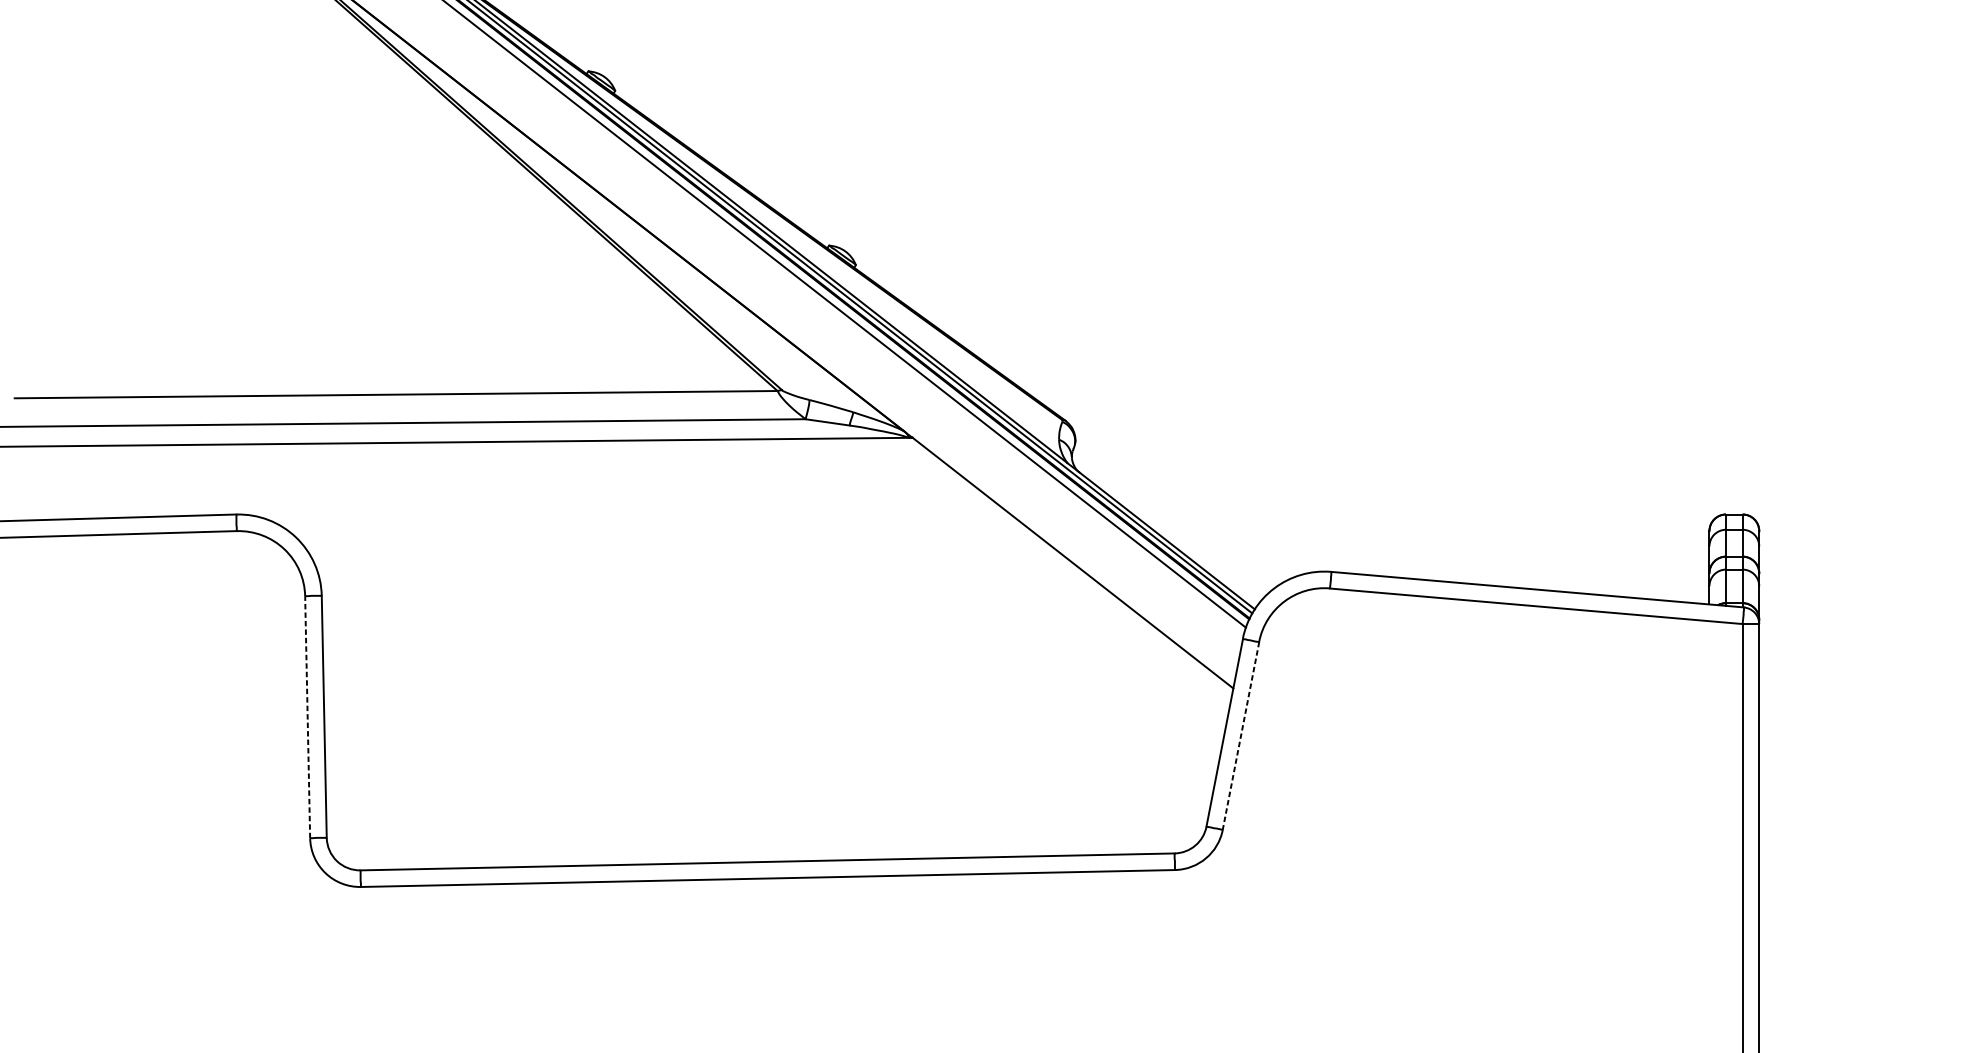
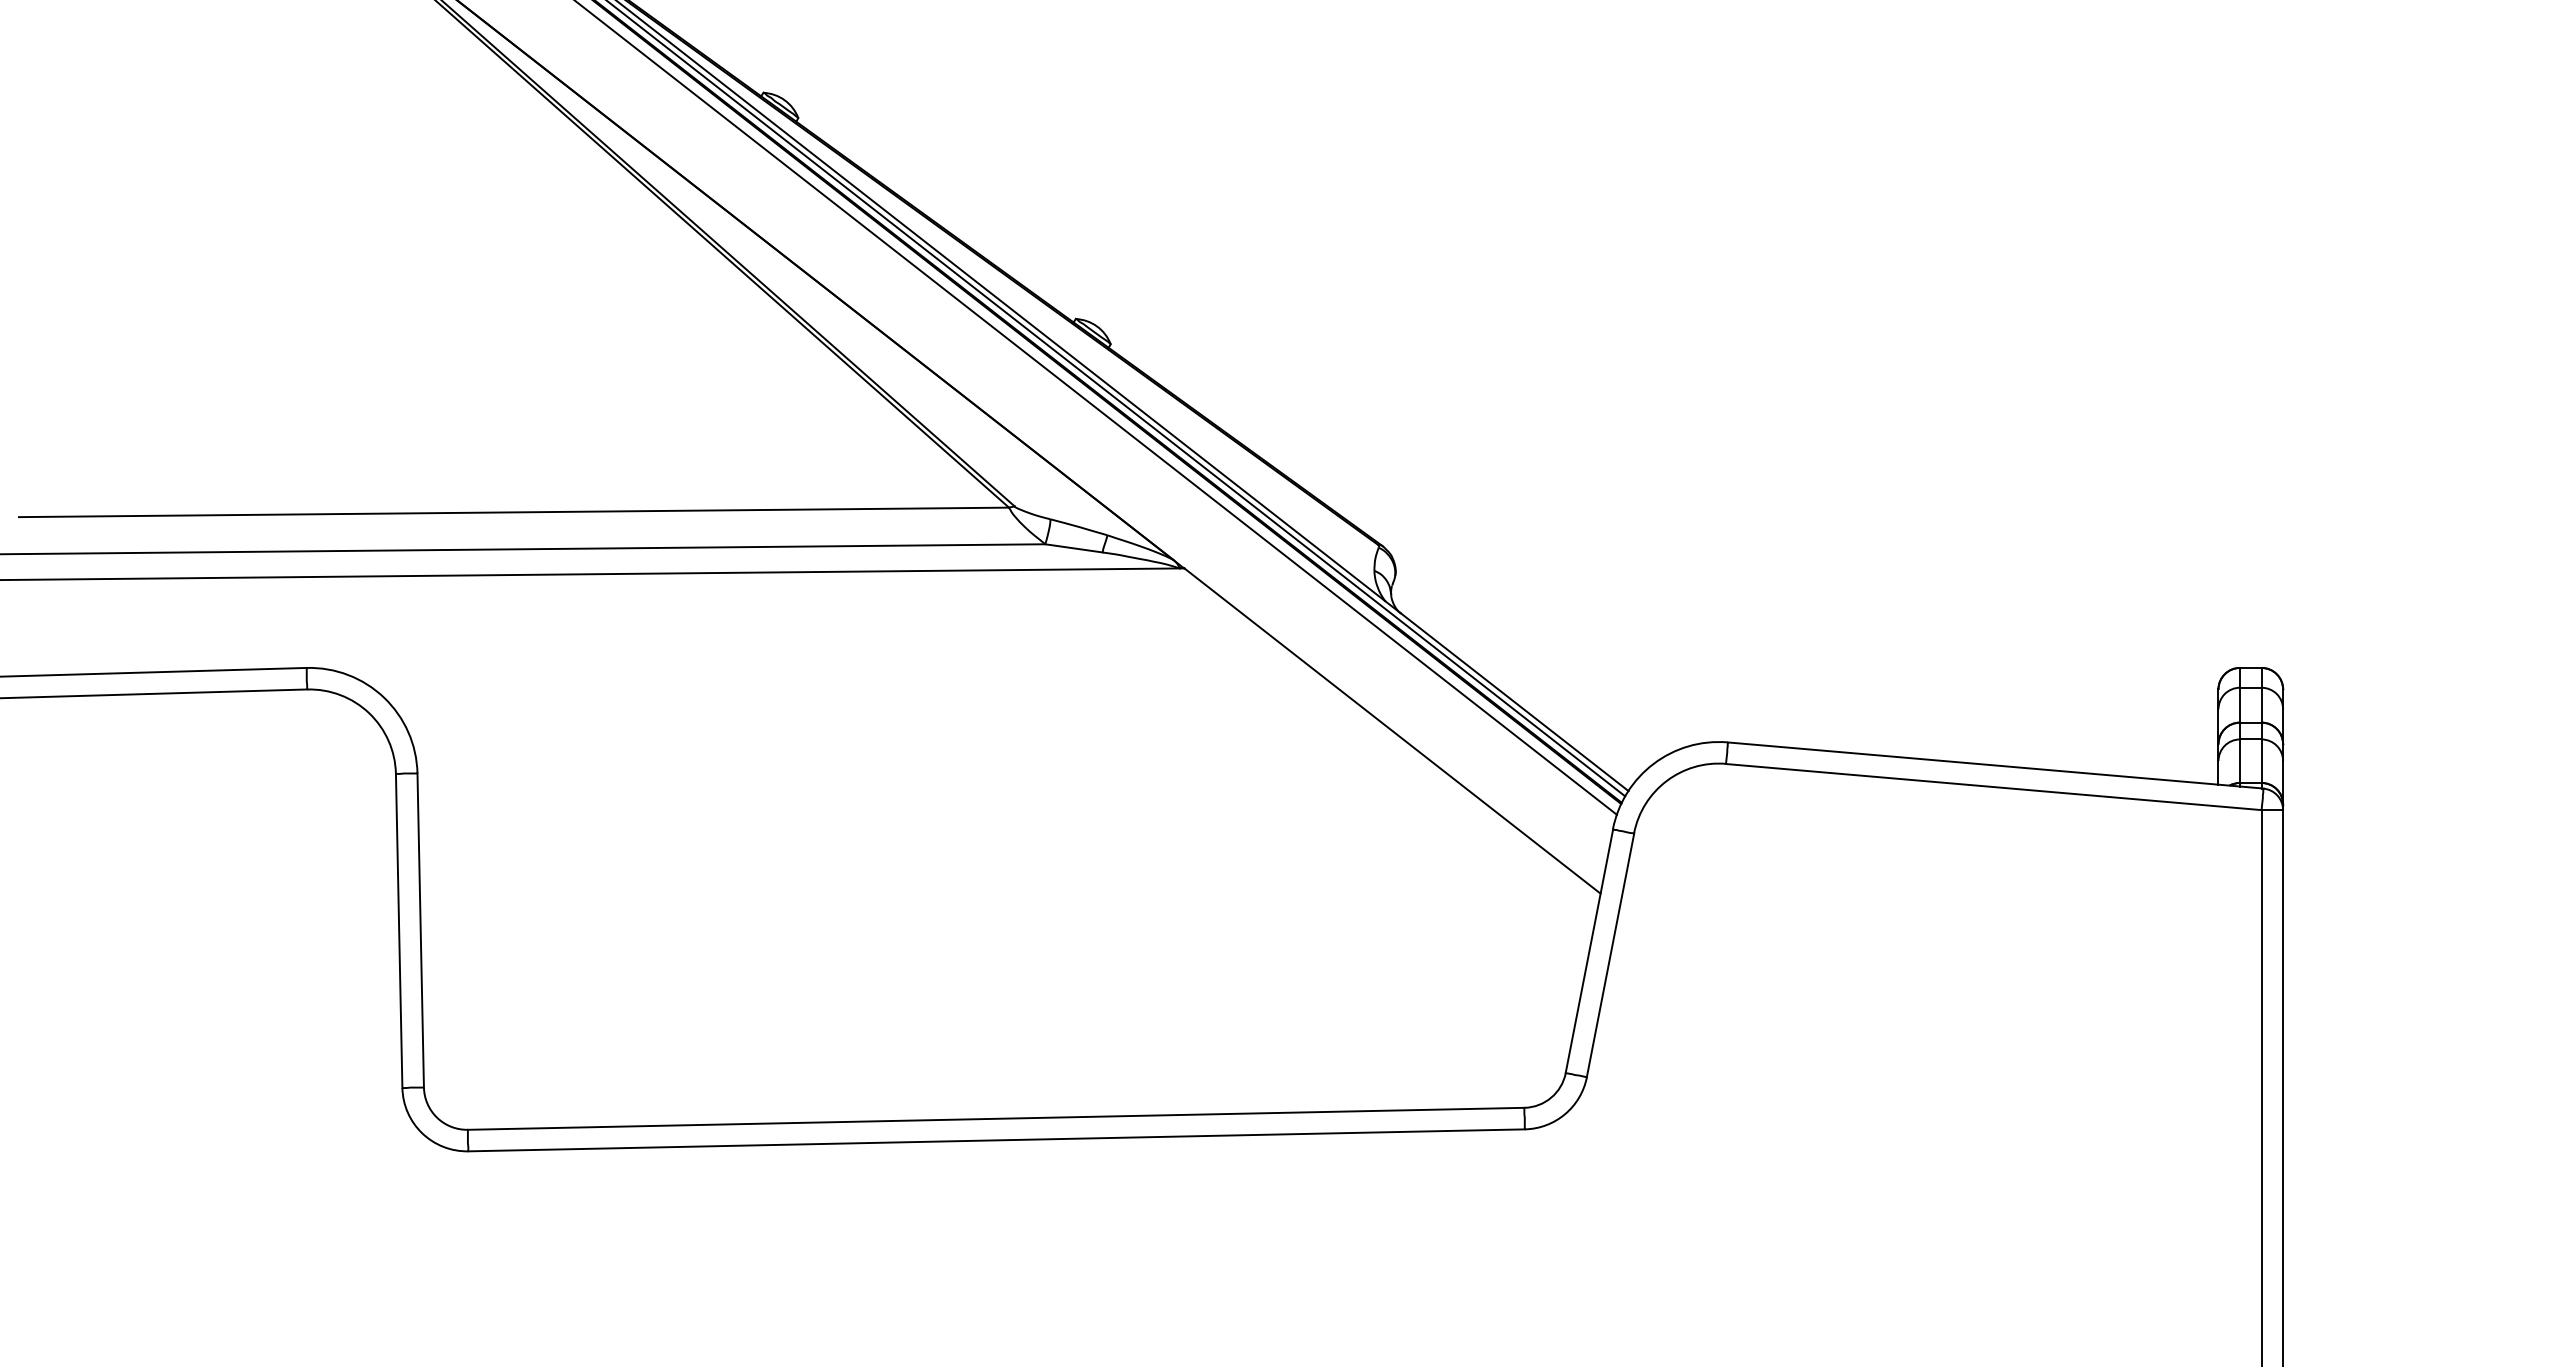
line: (307, 716) -> (399, 930), dashed -> solid
line: (1240, 736) -> (1610, 955), dashed -> solid

